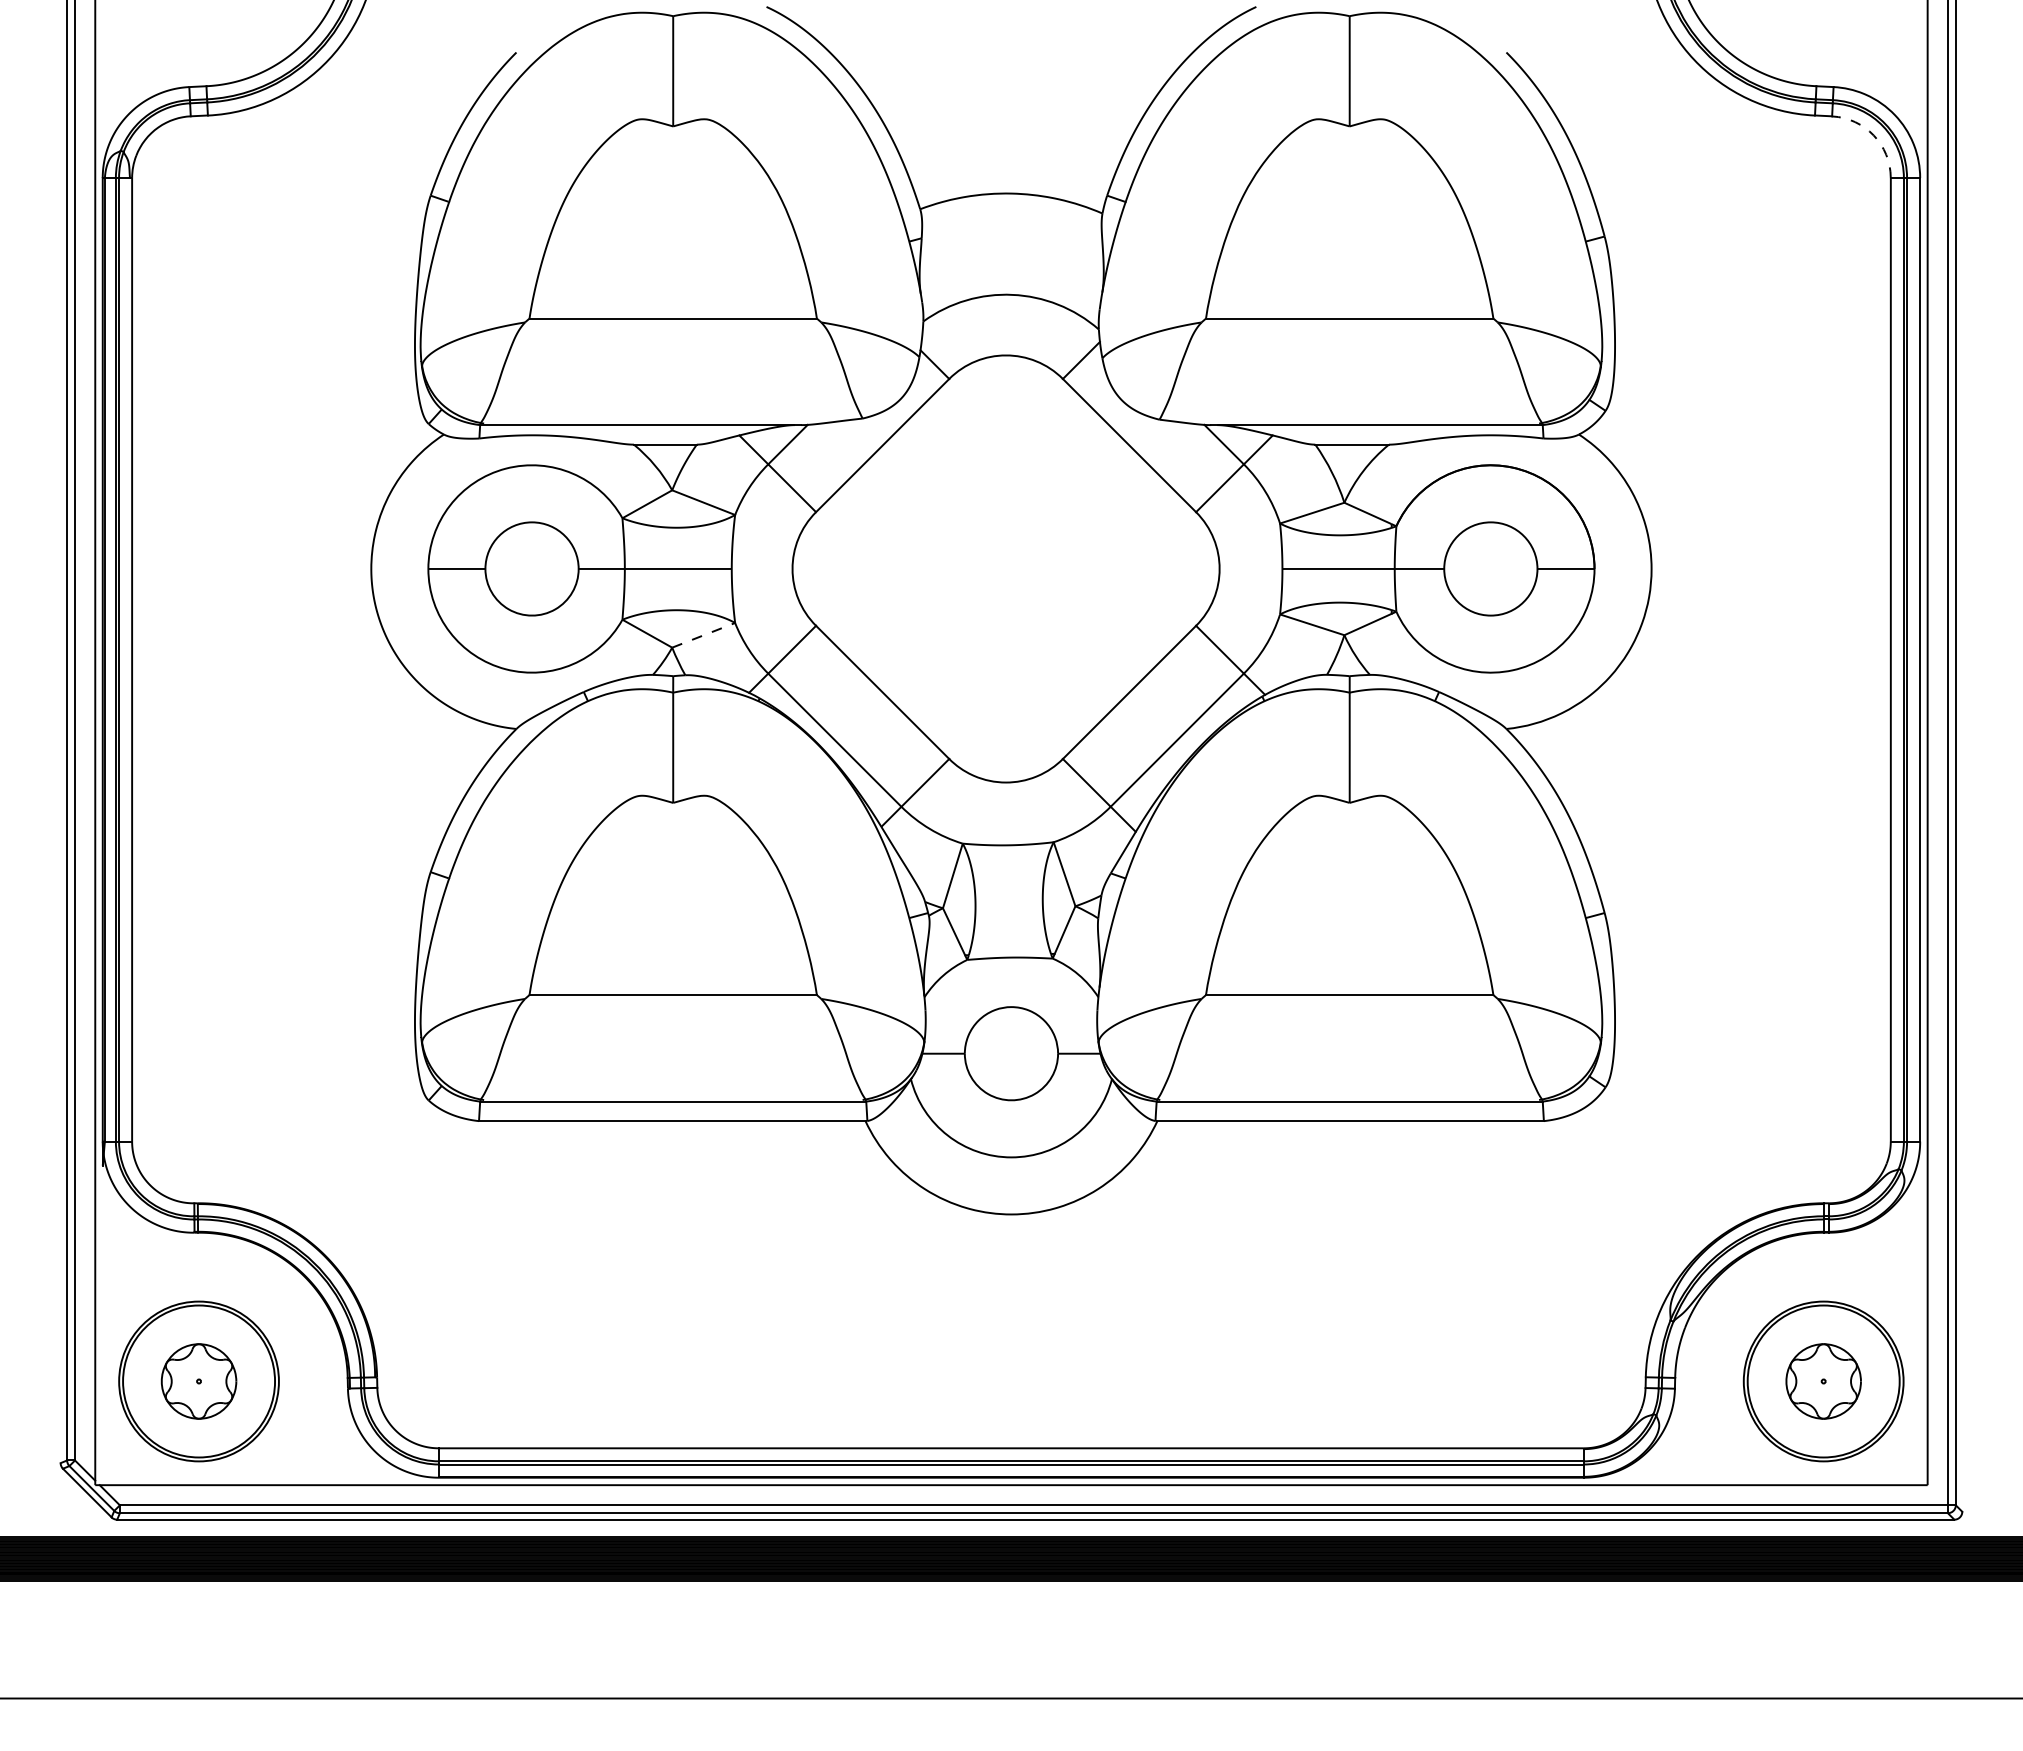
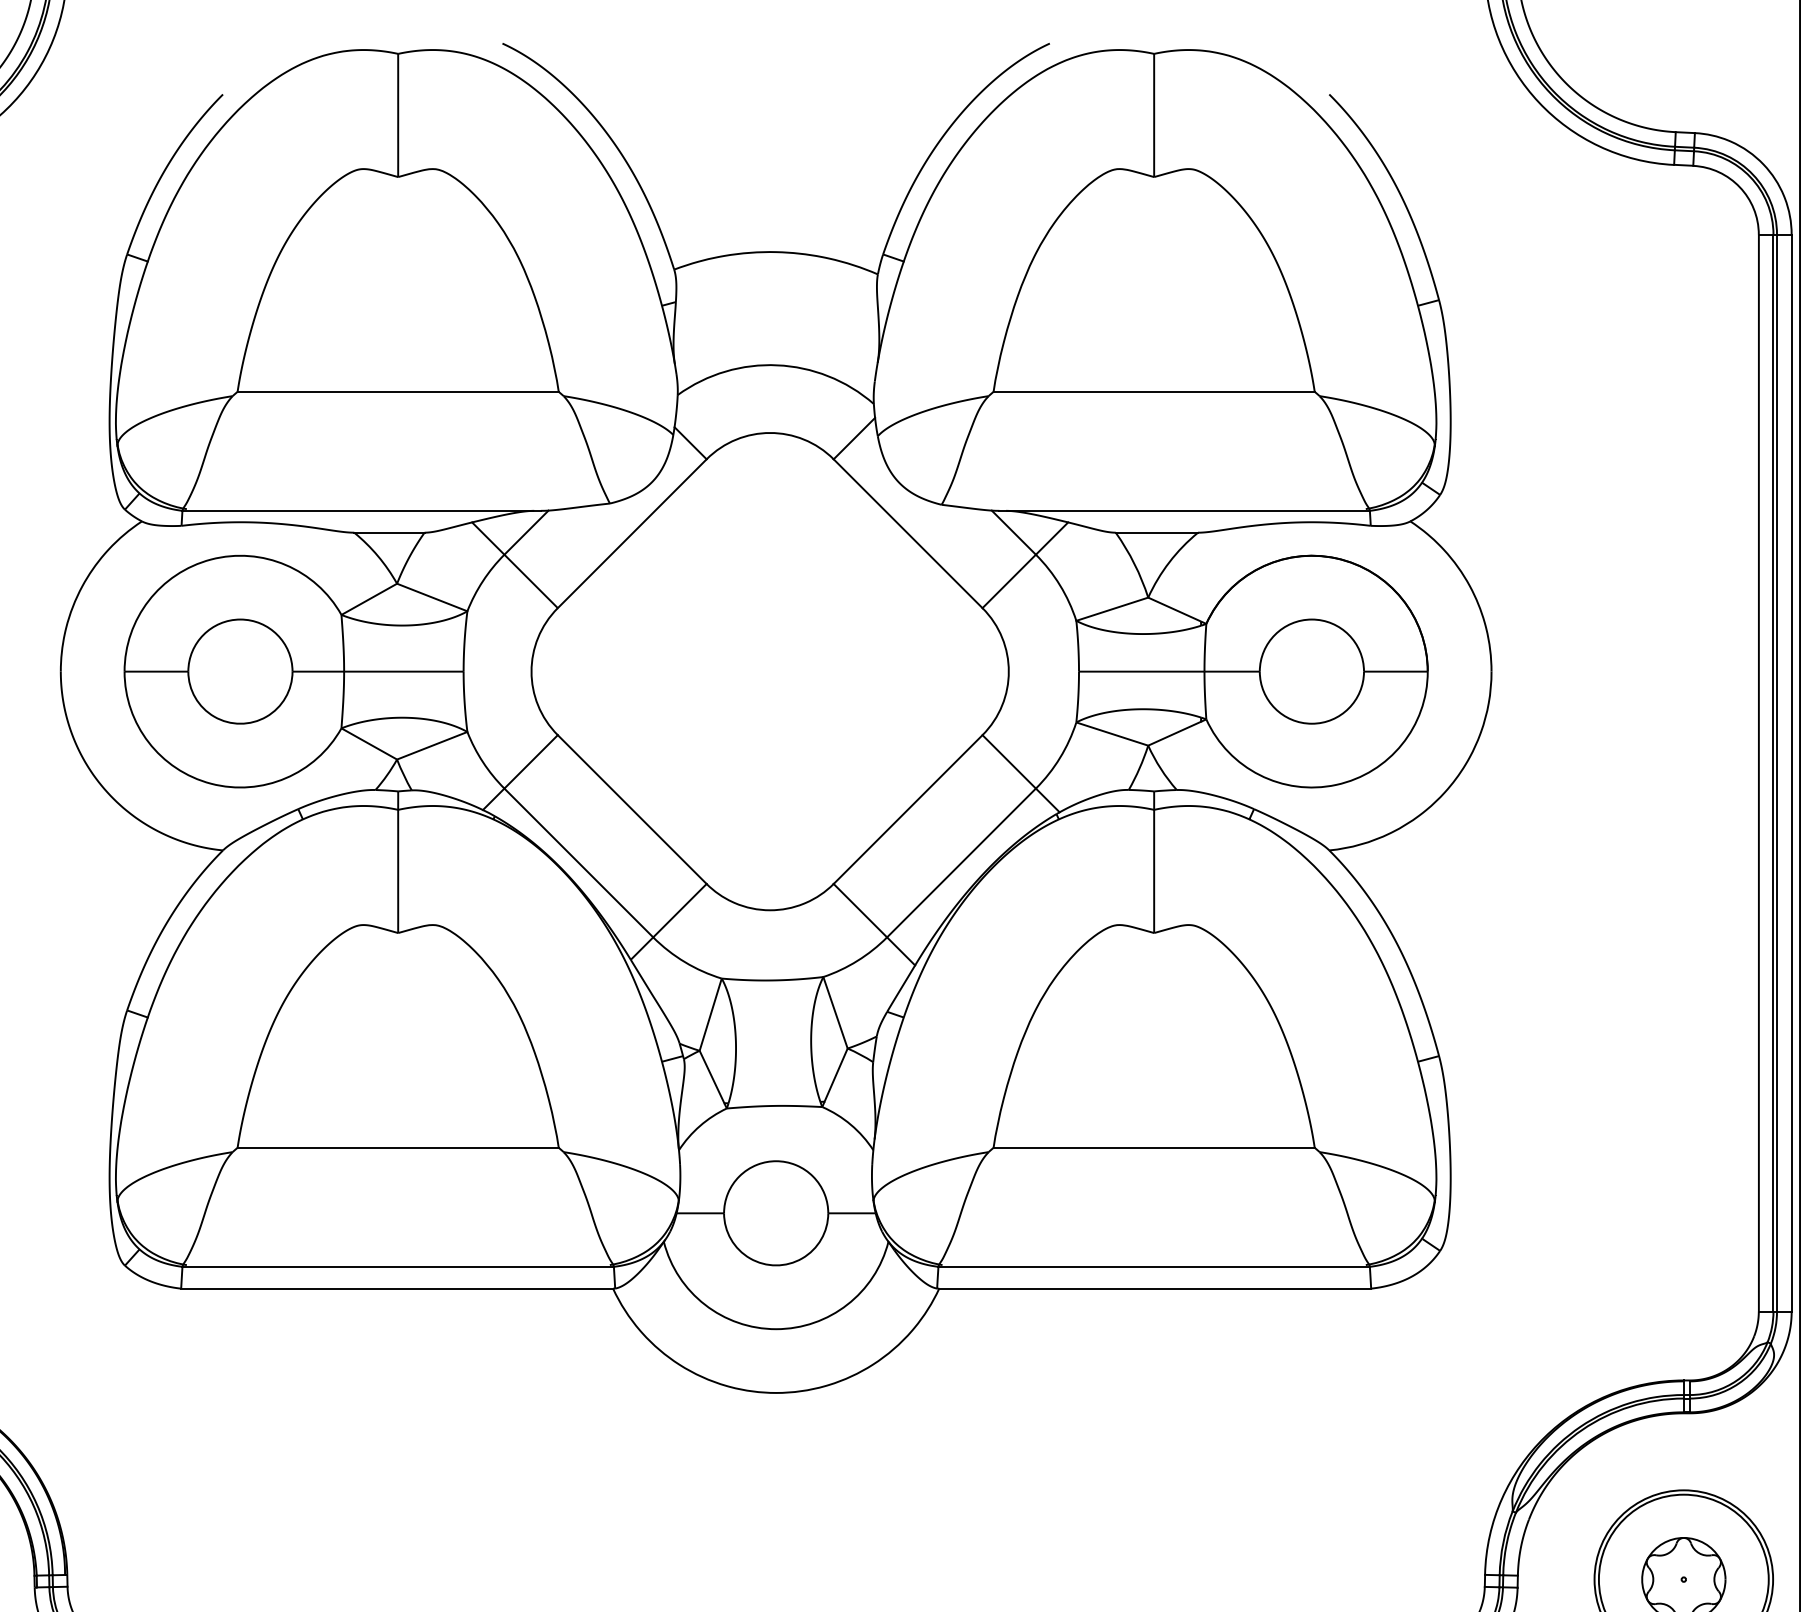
arc: (1873, 135) -> (1739, 187), dashed -> solid
line: (703, 635) -> (432, 745), dashed -> solid

